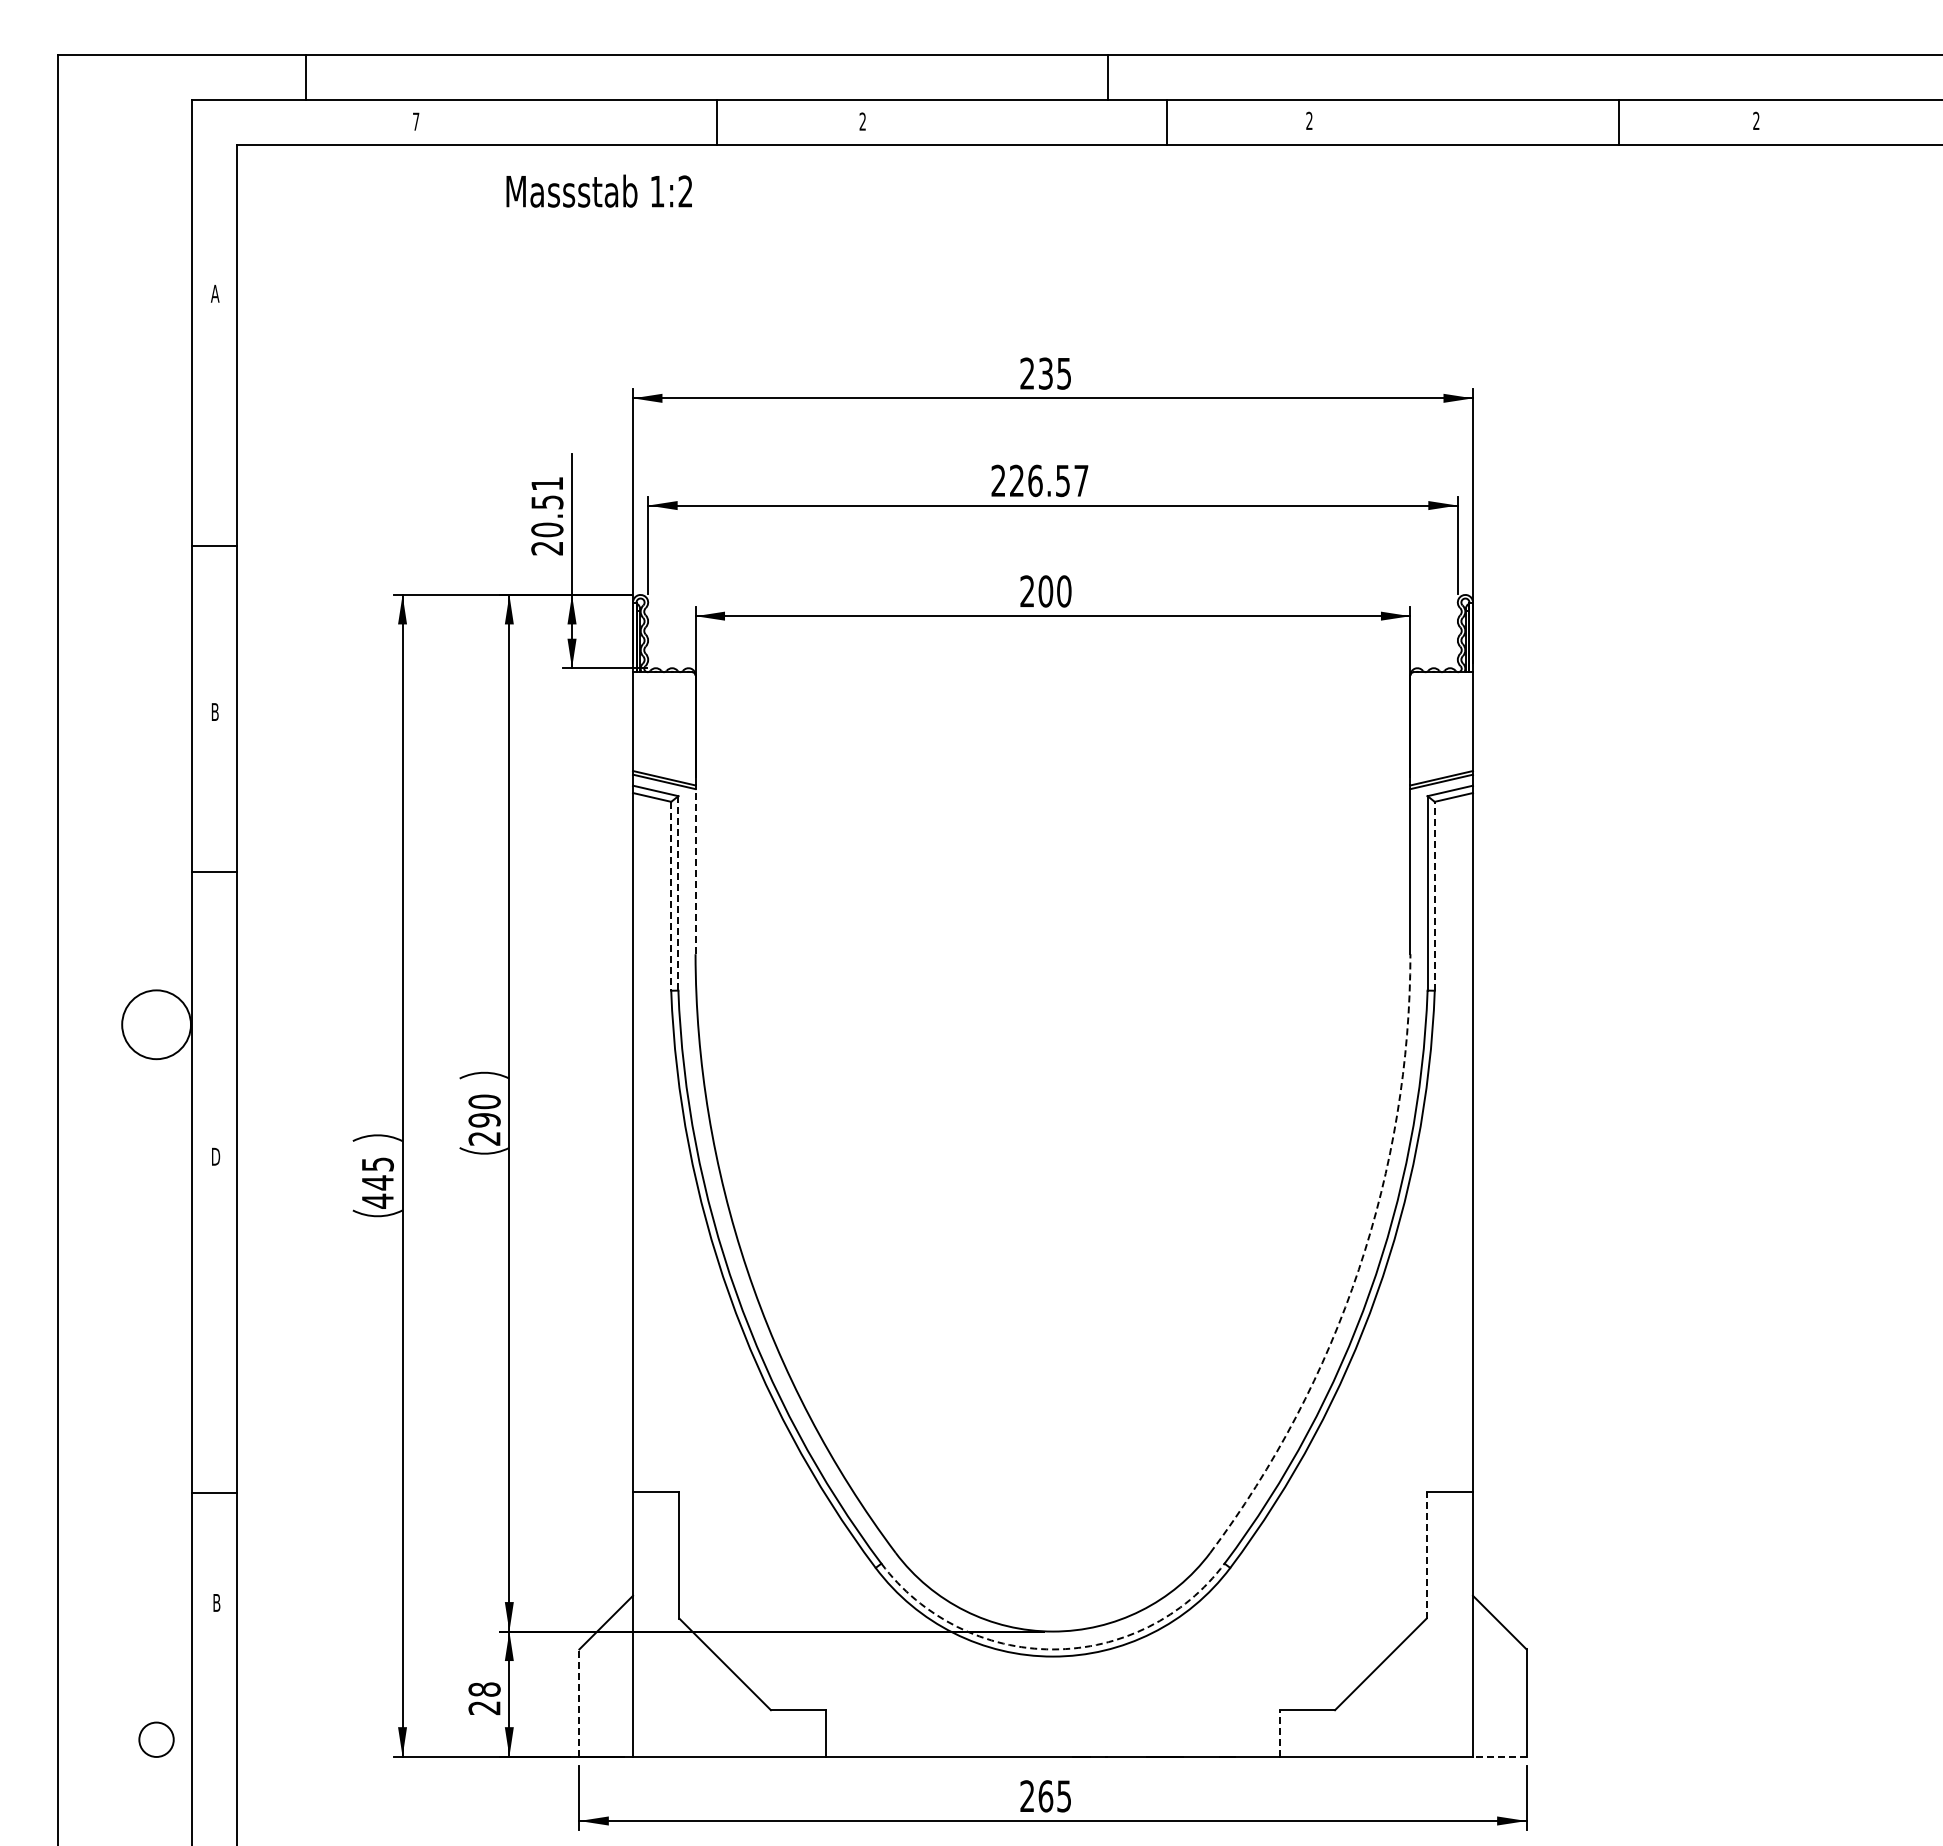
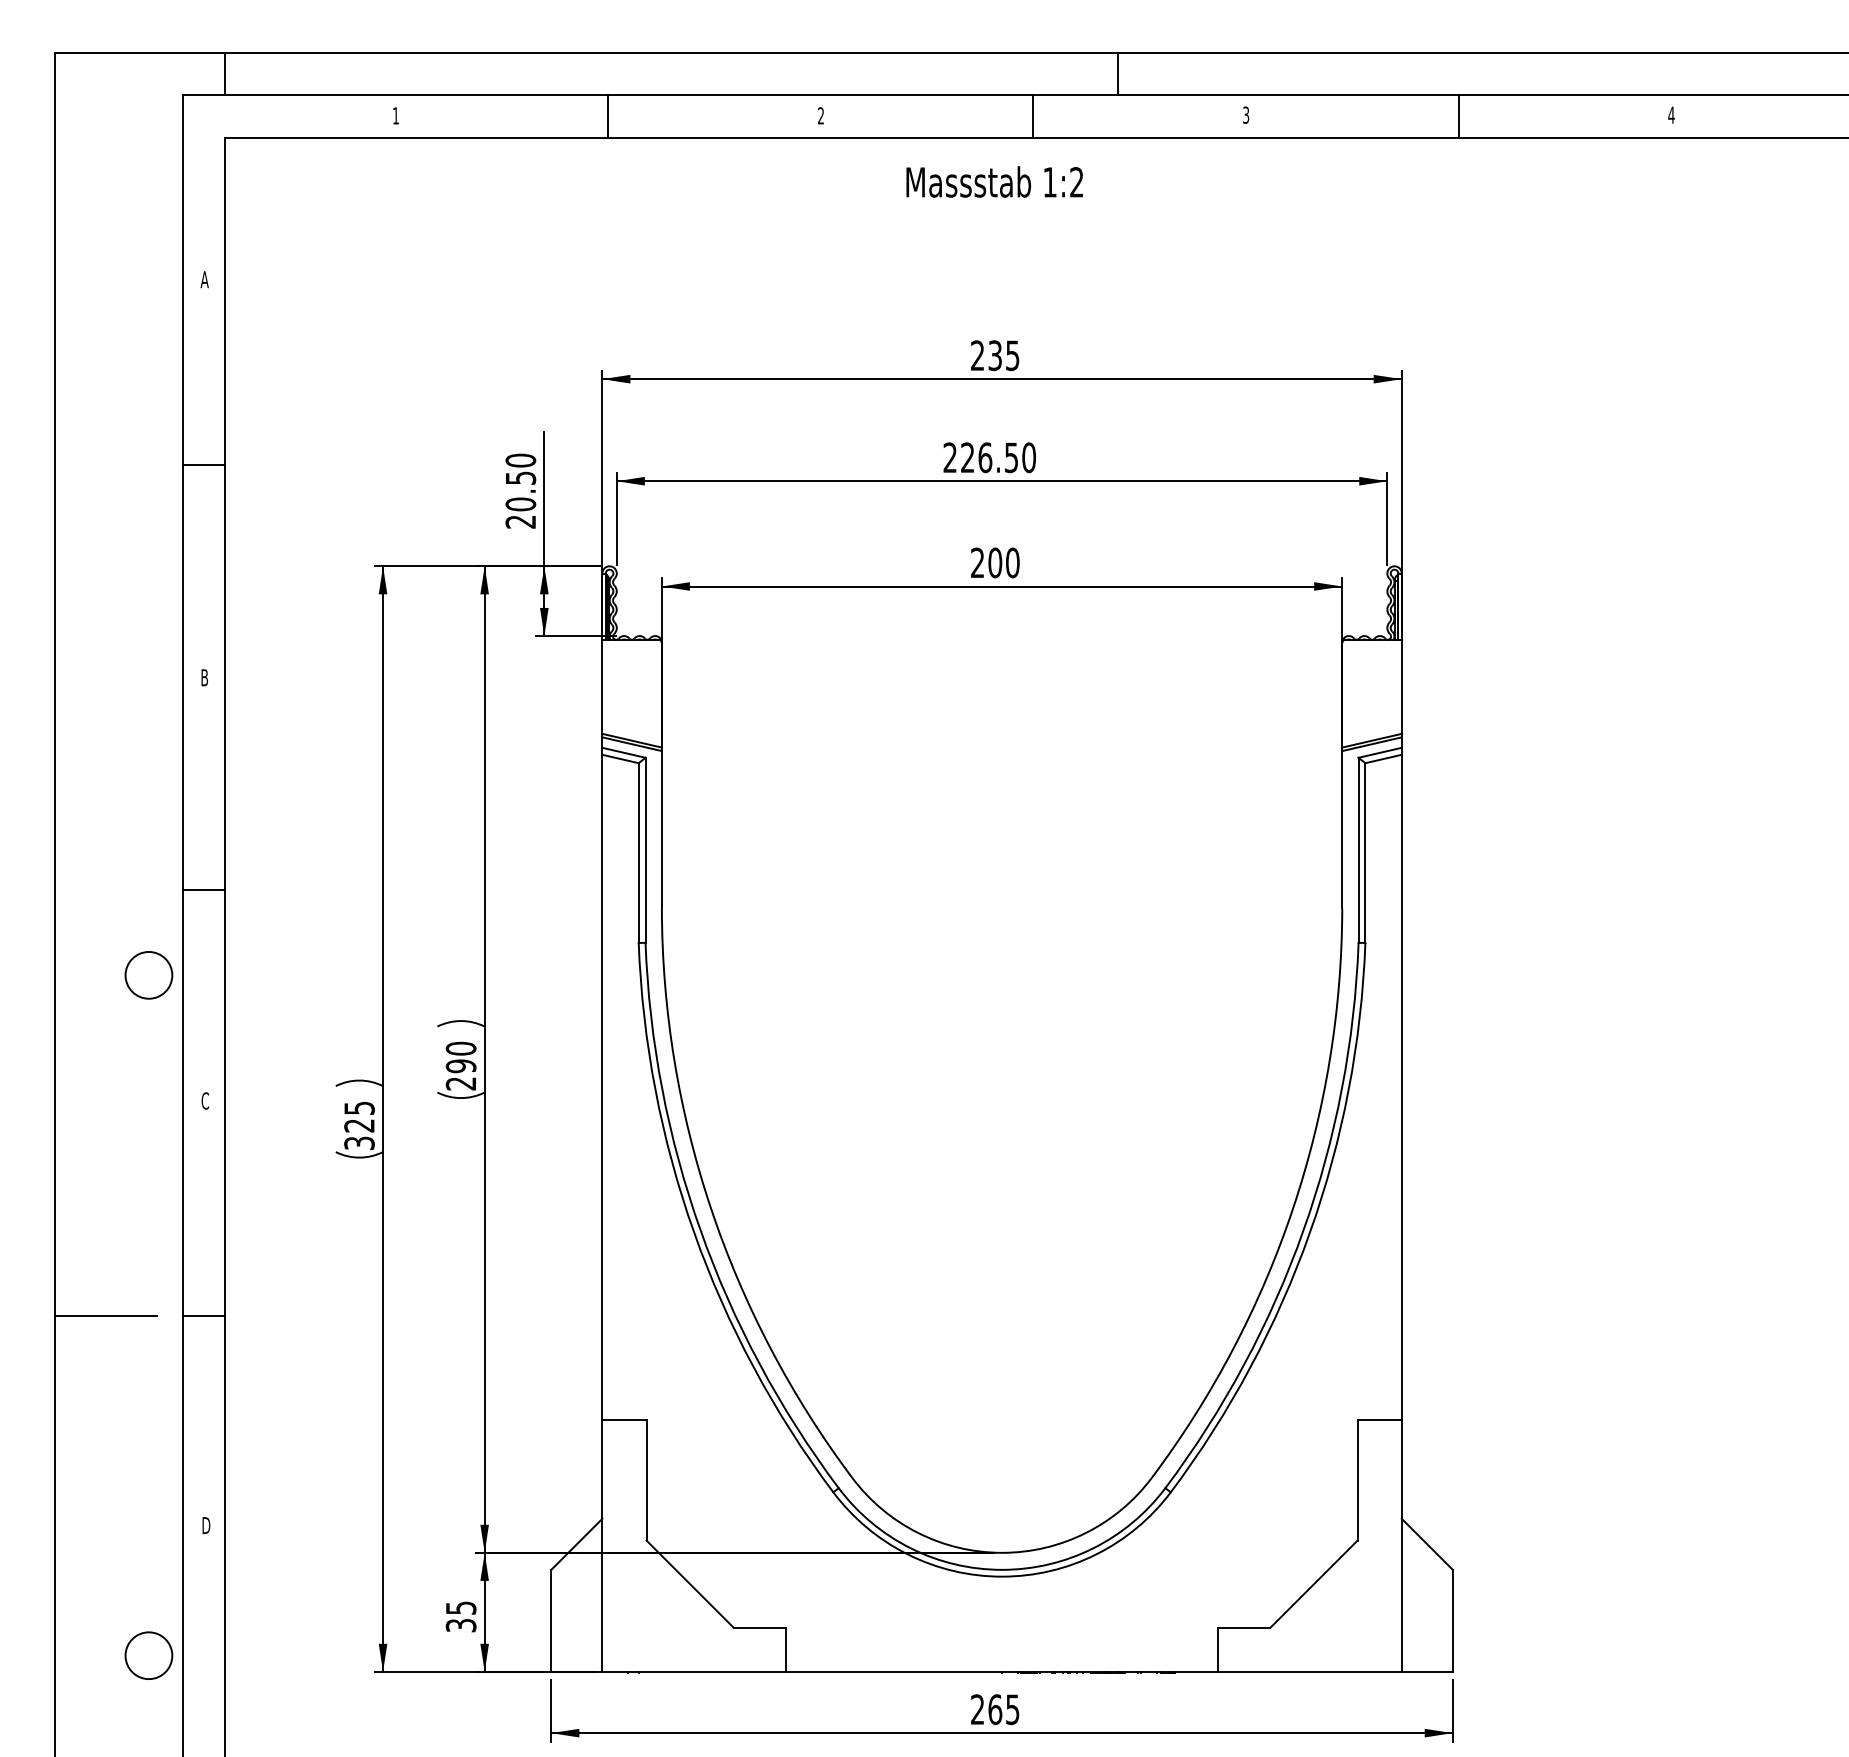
line: (306, 77) -> (225, 73), moved
line: (1108, 77) -> (1118, 73), moved
text: (1755, 120) -> (1670, 114), 2 -> 4
text: (416, 121) -> (396, 115), 7 -> 1
line: (717, 121) -> (608, 115), moved
line: (1166, 121) -> (1032, 115), moved
text: (1309, 121) -> (1246, 115), 2 -> 3
line: (1618, 121) -> (1458, 115), moved
text: (598, 190) -> (993, 181), moved
text: (1081, 480) -> (1029, 457), 226.57 -> 226.50
text: (547, 483) -> (520, 460), 20.51 -> 20.50
line: (214, 545) -> (204, 464), moved
line: (695, 871) -> (661, 829), dashed -> solid
line: (214, 872) -> (204, 890), moved
line: (678, 893) -> (645, 850), dashed -> solid
line: (1434, 895) -> (1365, 852), dashed -> solid
line: (671, 896) -> (638, 853), dashed -> solid
circle: (156, 1024) -> (148, 975), size x0.71
text: (216, 1156) -> (205, 1100), D -> C
text: (377, 1191) -> (359, 1134), 445 -> 325
arc: (1358, 1269) -> (1292, 1208), dashed -> solid
line: (111, 1382) -> (106, 1315), added
line: (214, 1493) -> (204, 1315), moved
line: (1426, 1554) -> (1357, 1479), dashed -> solid
text: (217, 1602) -> (206, 1525), B -> D
arc: (1053, 1649) -> (1002, 1569), dashed -> solid
text: (484, 1698) -> (461, 1616), 28 -> 35
line: (579, 1703) -> (551, 1621), dashed -> solid
line: (1279, 1732) -> (1217, 1648), dashed -> solid
circle: (156, 1739) -> (148, 1655), size x1.43
line: (1499, 1756) -> (1426, 1671), dashed -> solid

